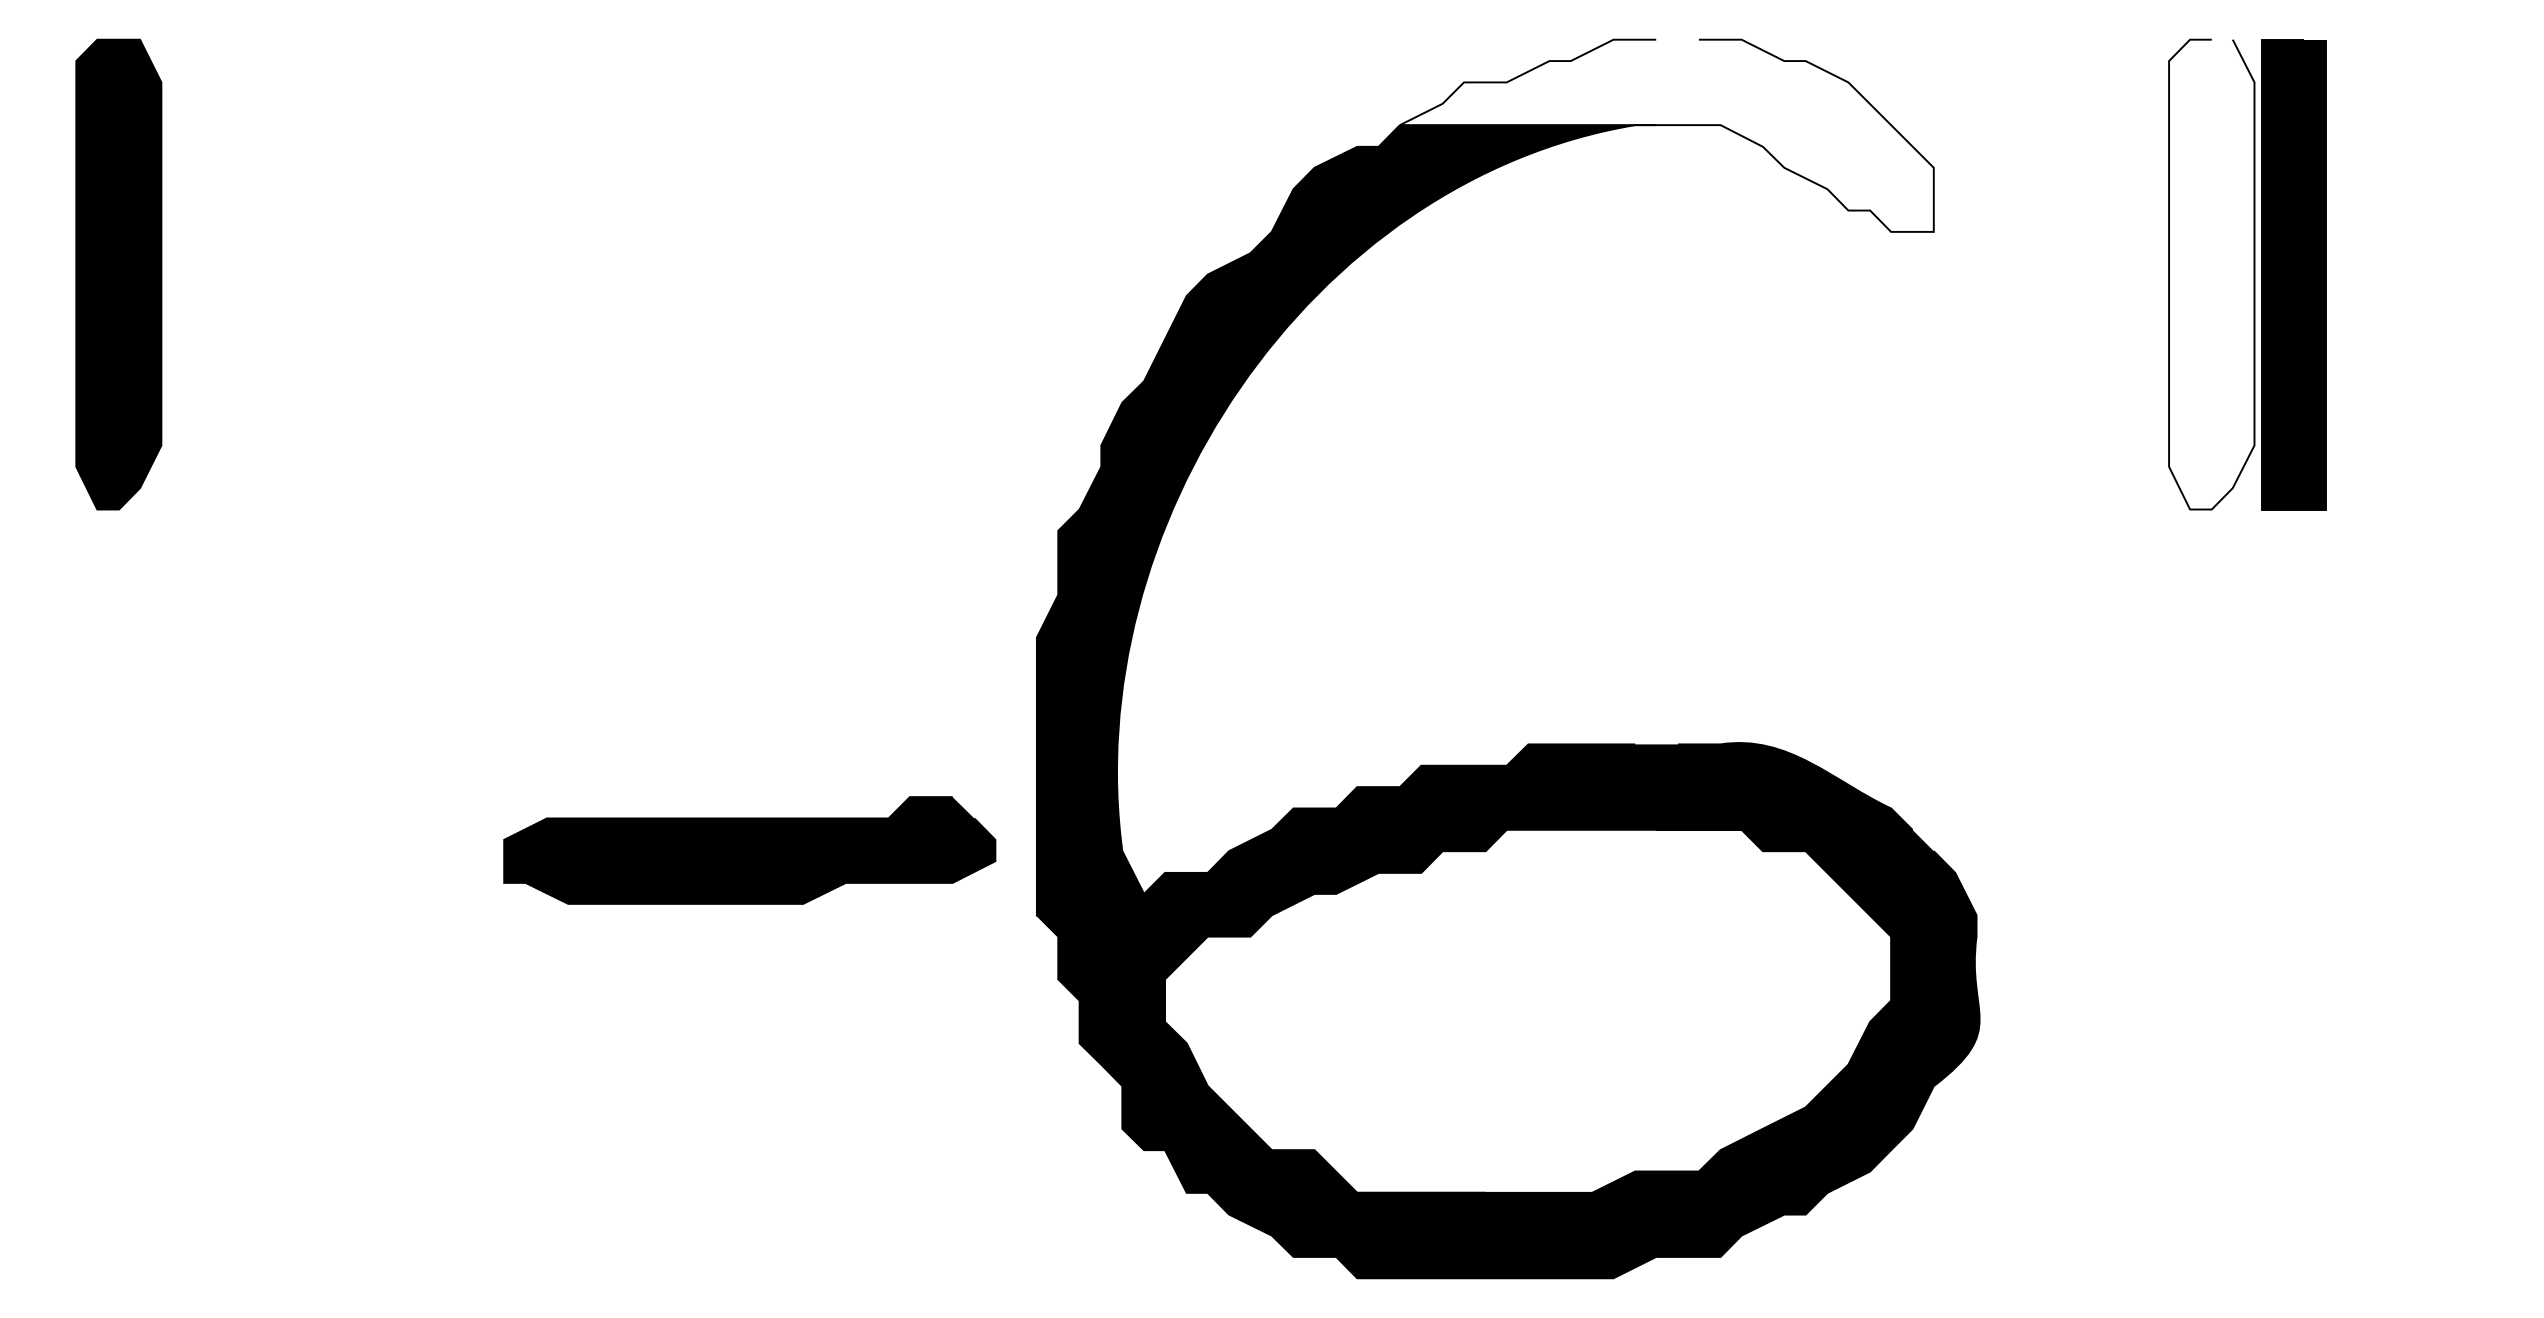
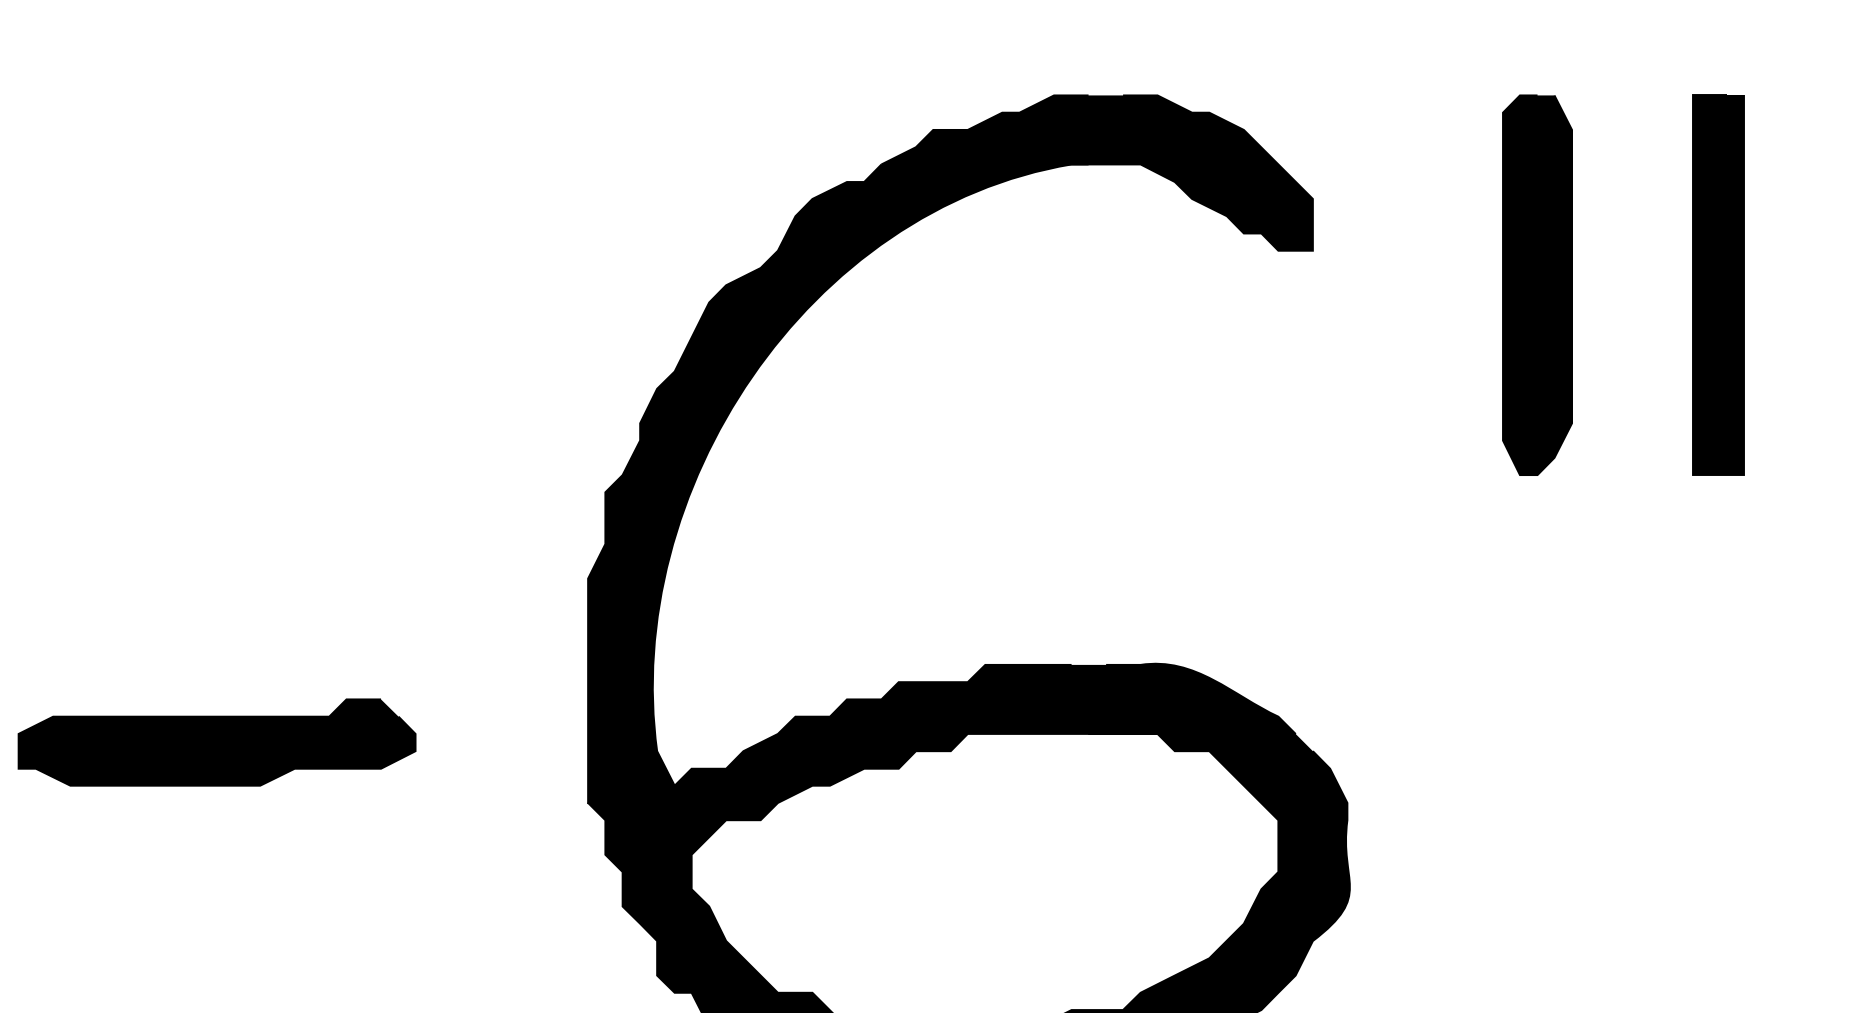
fill: (1666, 135) -> (1096, 172), added
fill: (2211, 274) -> (1537, 285), added
part: (2293, 274) -> (1718, 285), moved
part: (749, 850) -> (216, 742), moved

